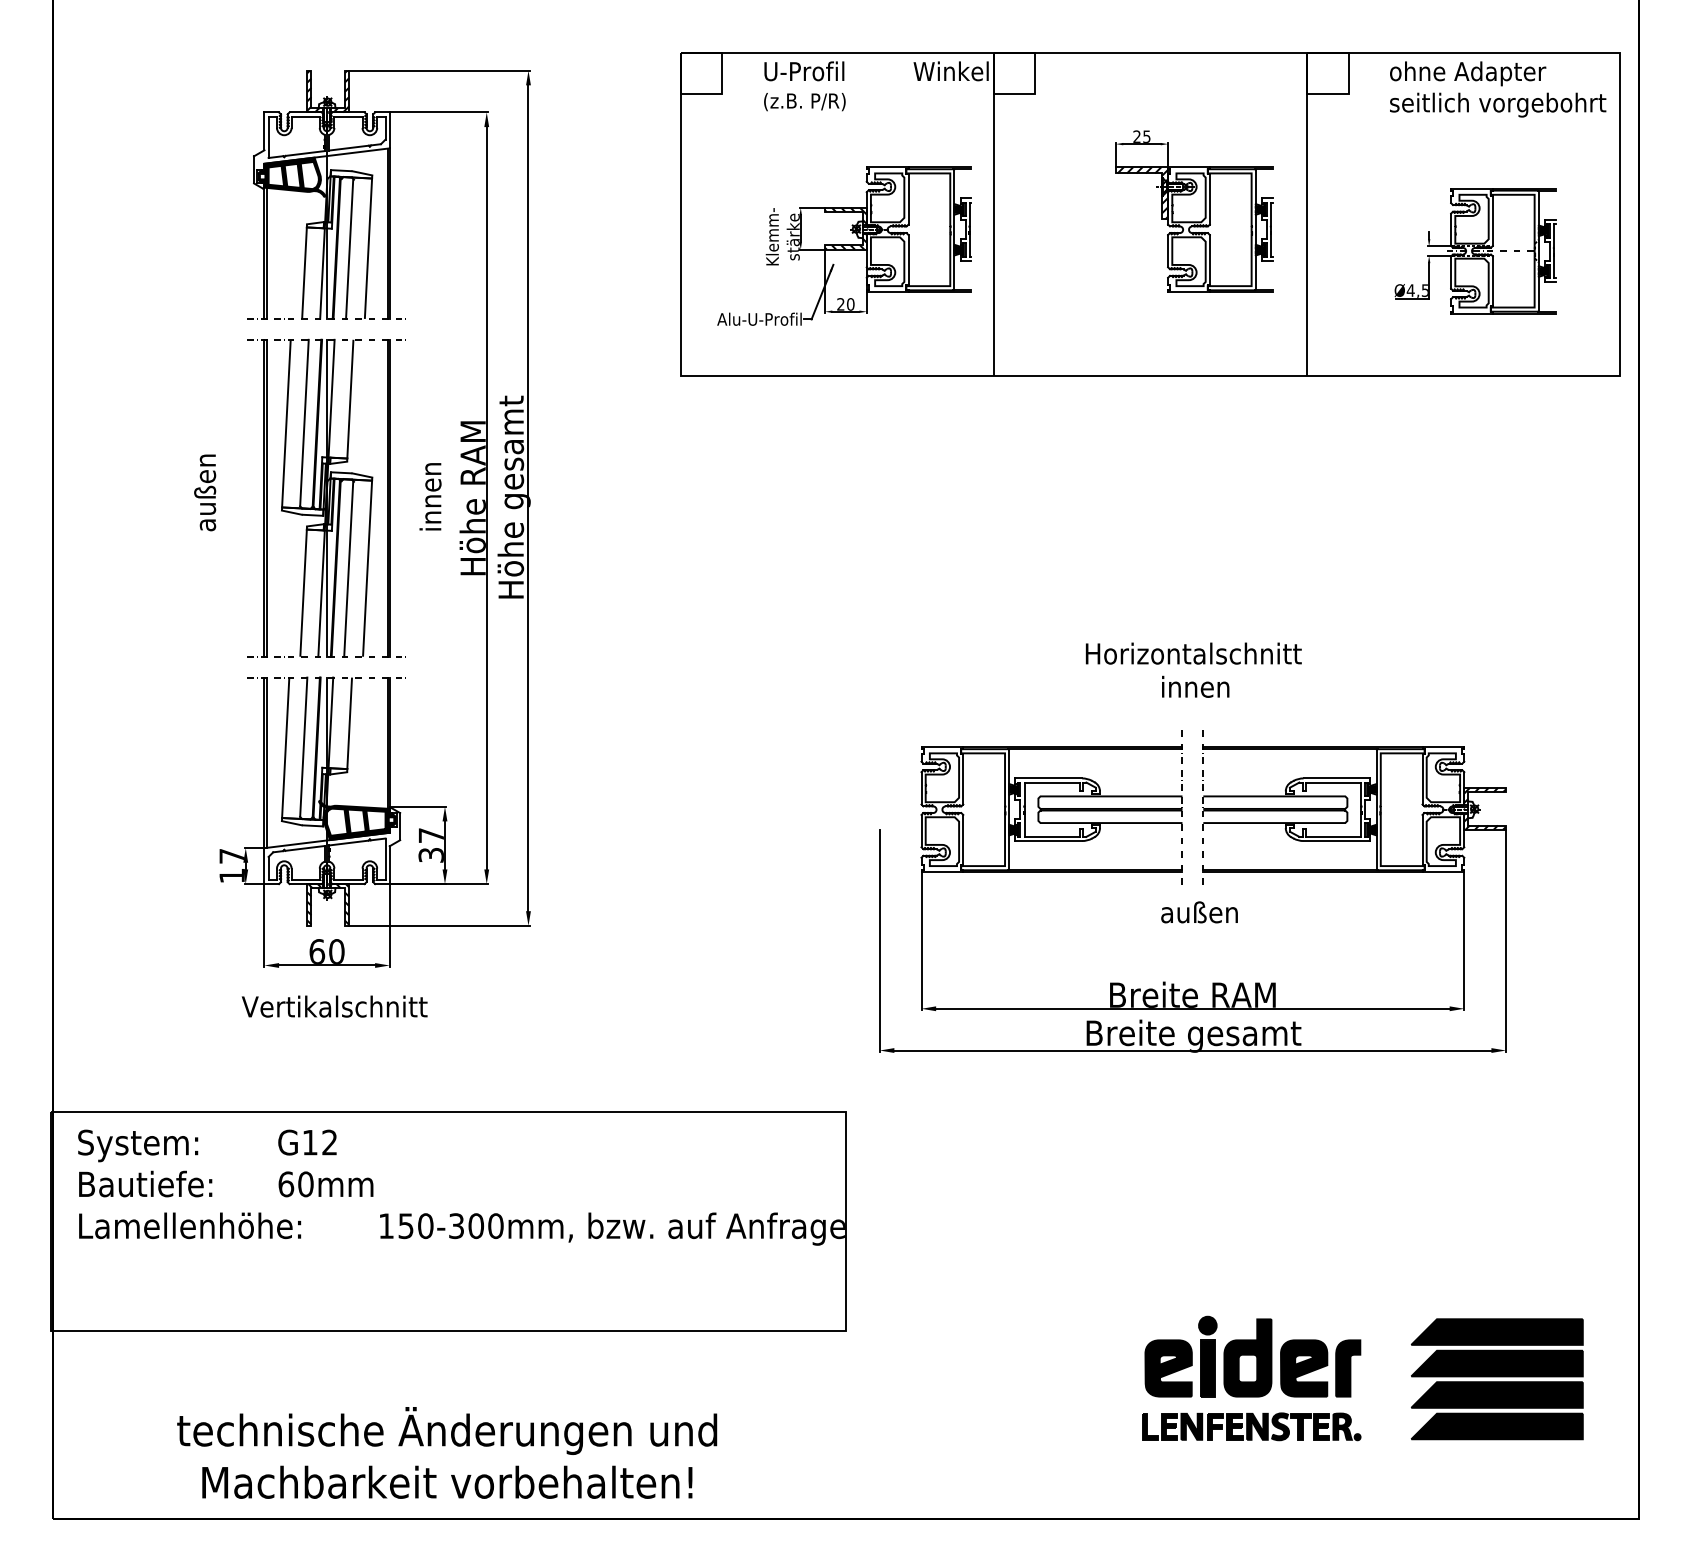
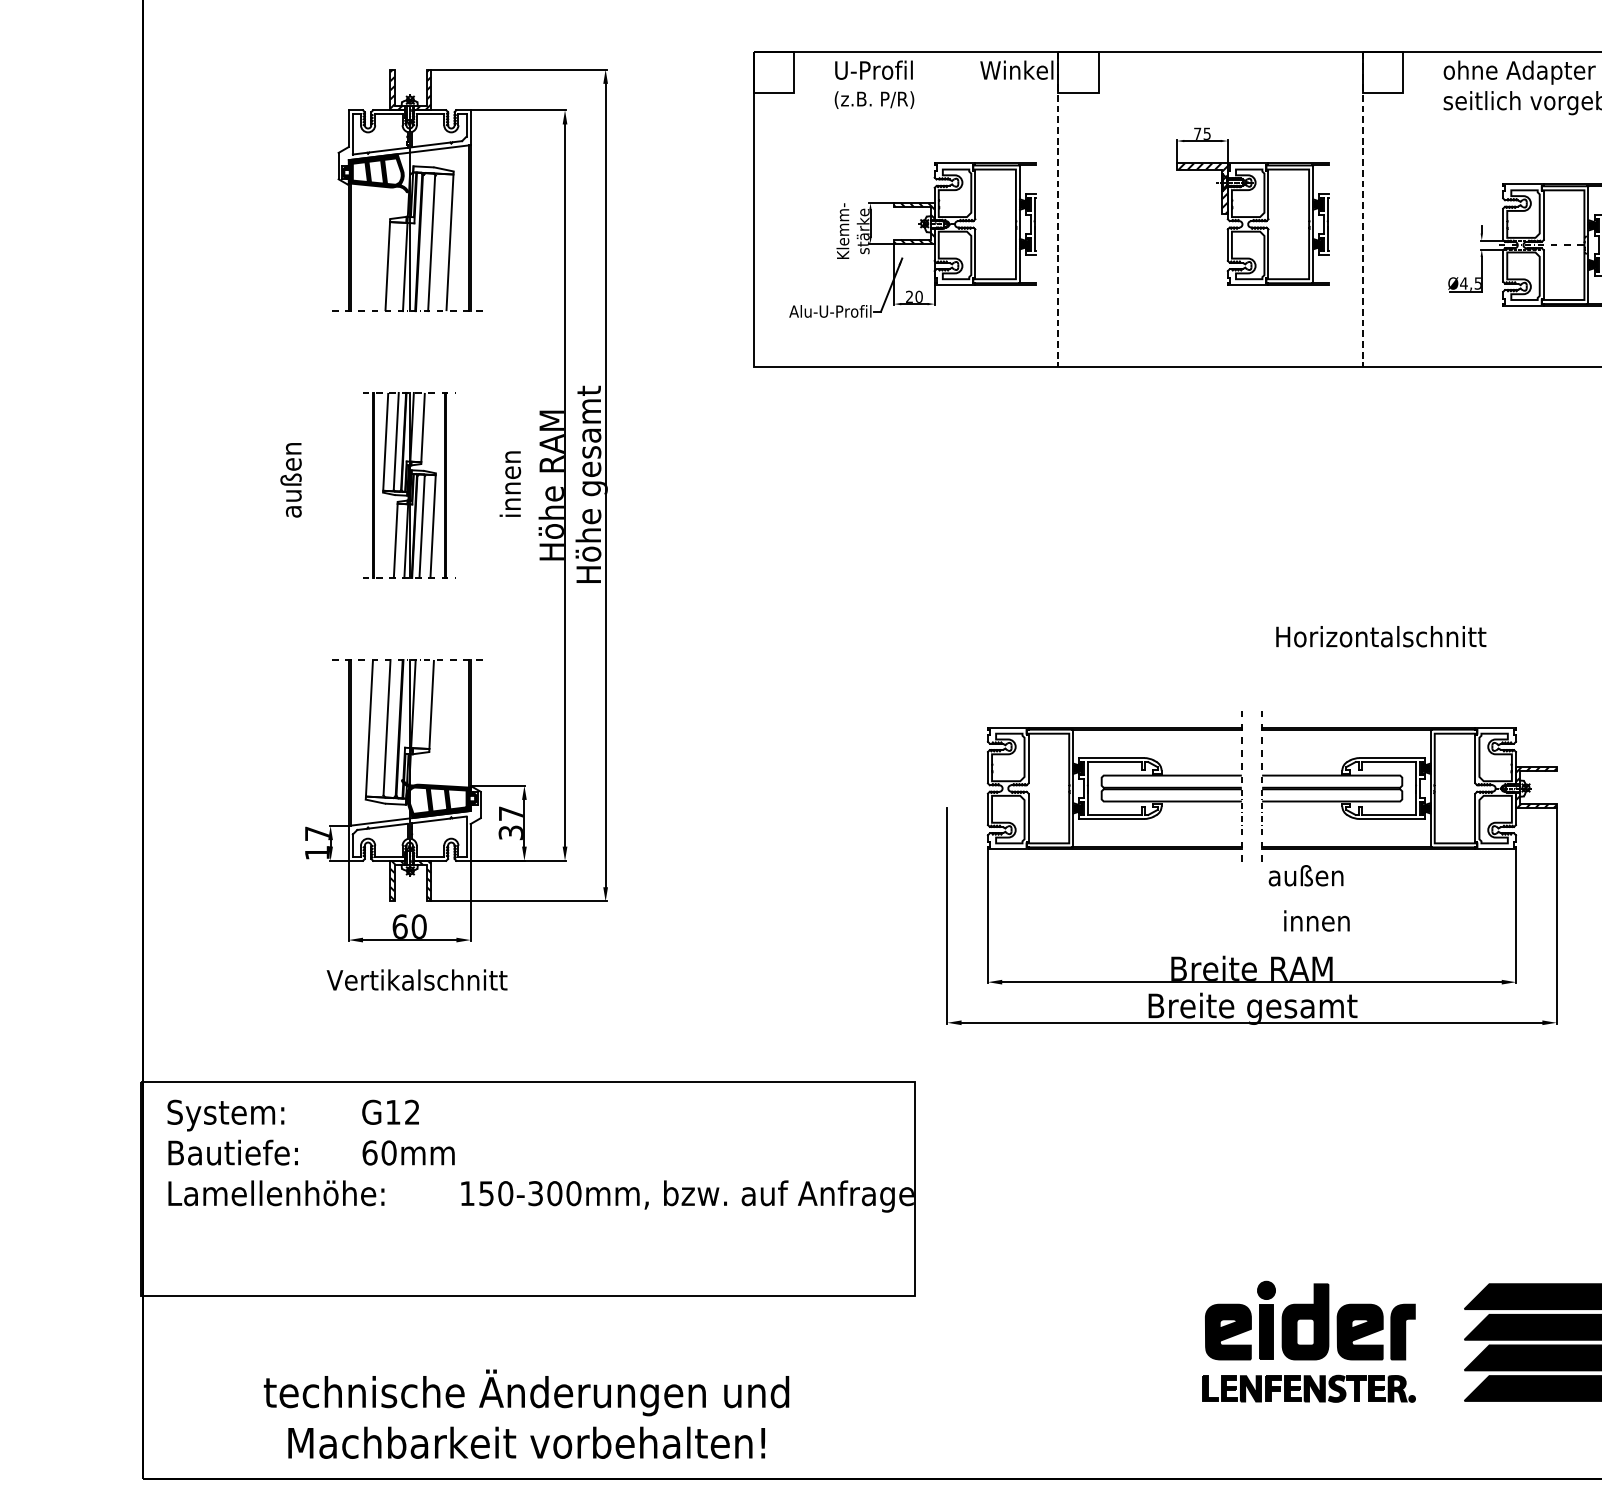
text: (1136, 136) -> (1197, 133), 25 -> 75
line: (993, 214) -> (1058, 209), solid -> dashed
line: (1306, 214) -> (1362, 209), solid -> dashed
part: (326, 497) -> (409, 484), size x0.6
text: (1193, 653) -> (1380, 636), moved
text: (1195, 686) -> (1316, 920), moved
text: (1199, 912) -> (1306, 875), moved

